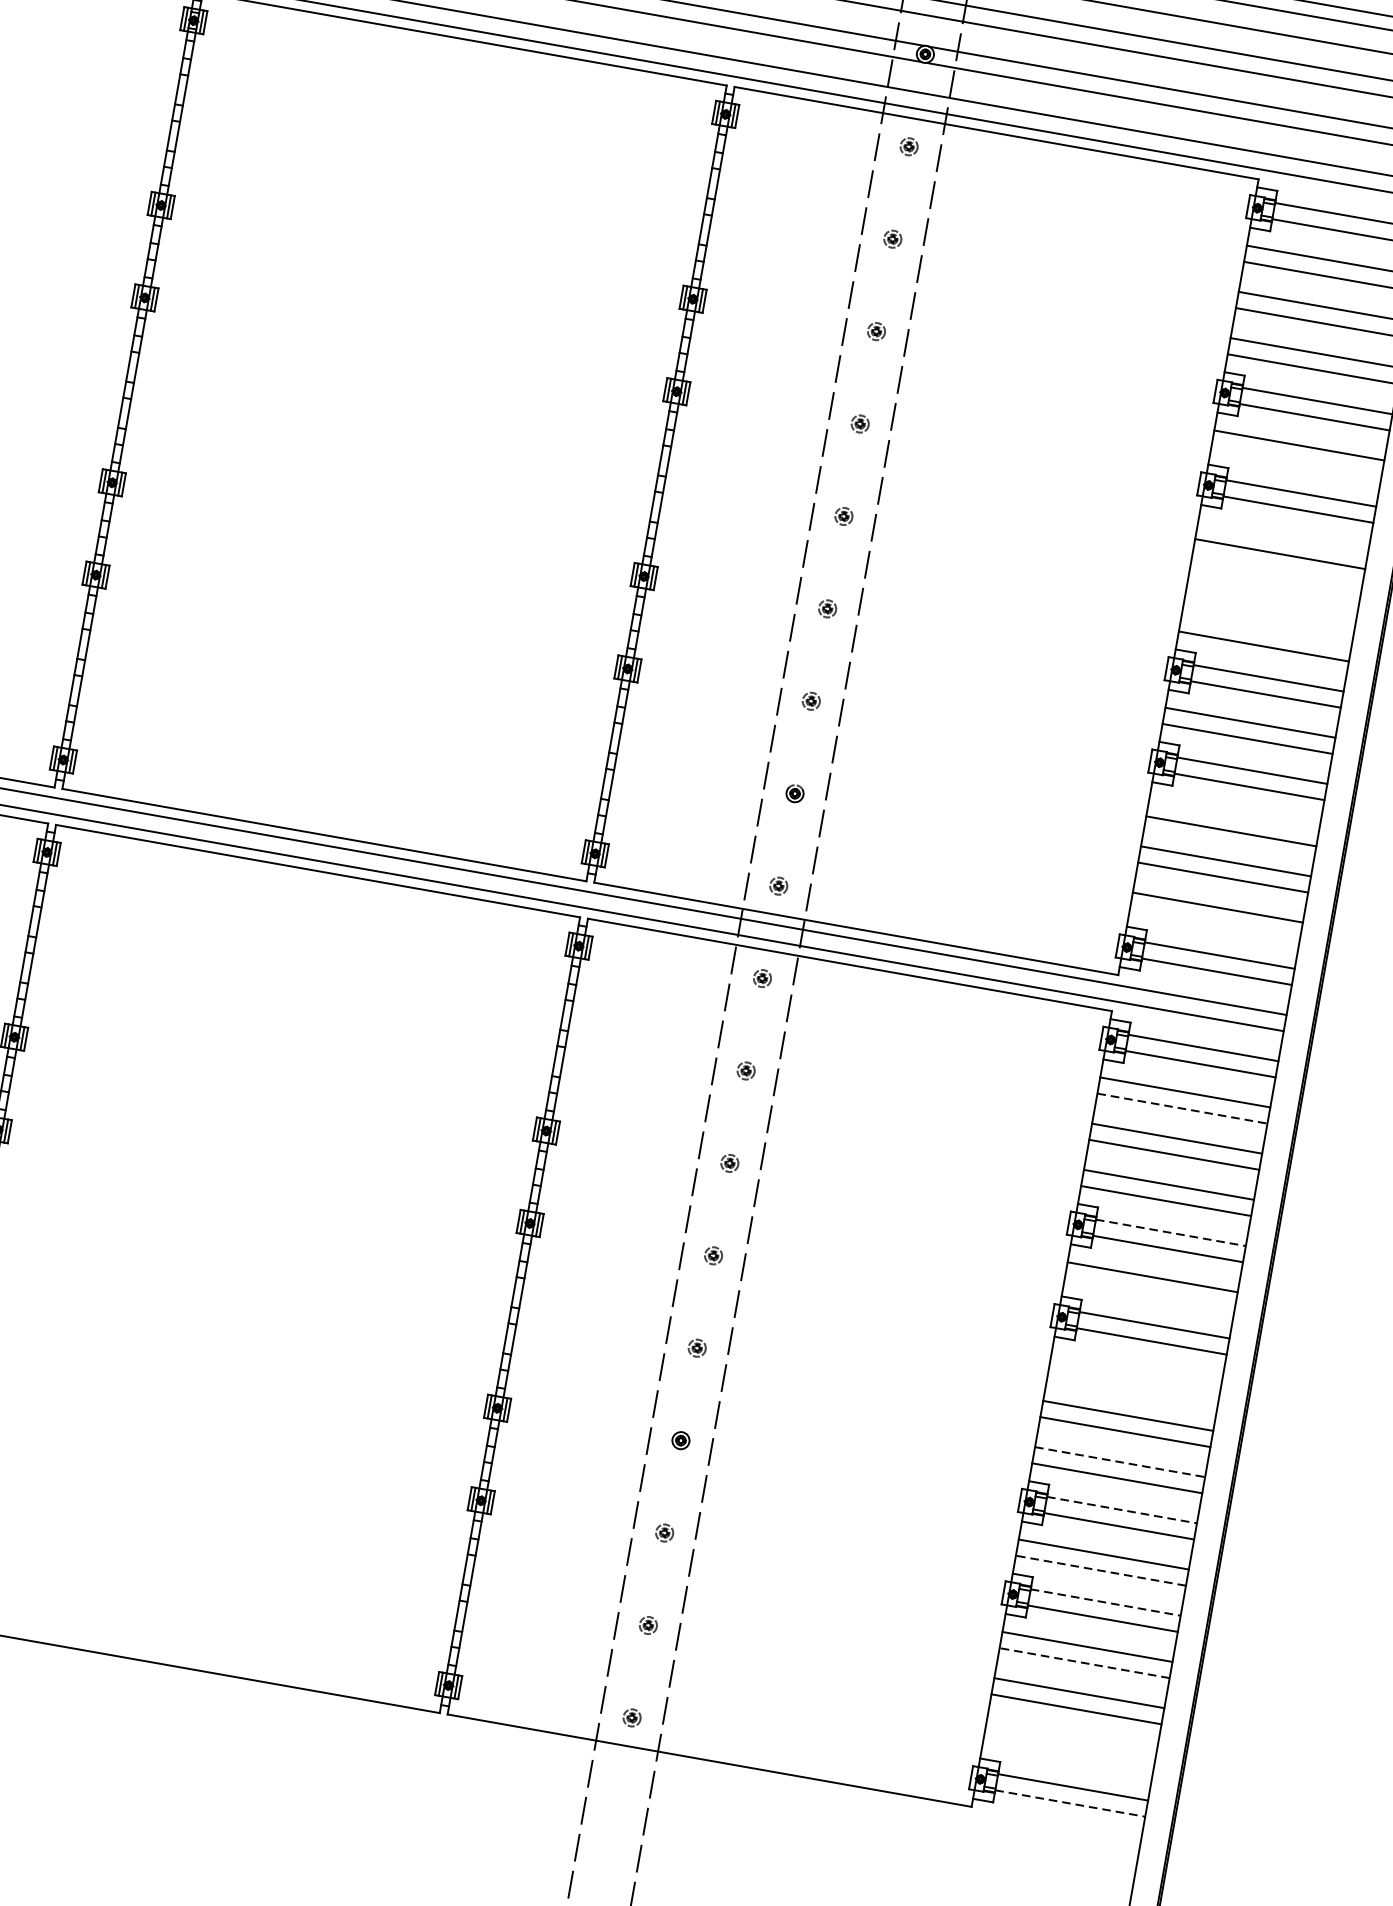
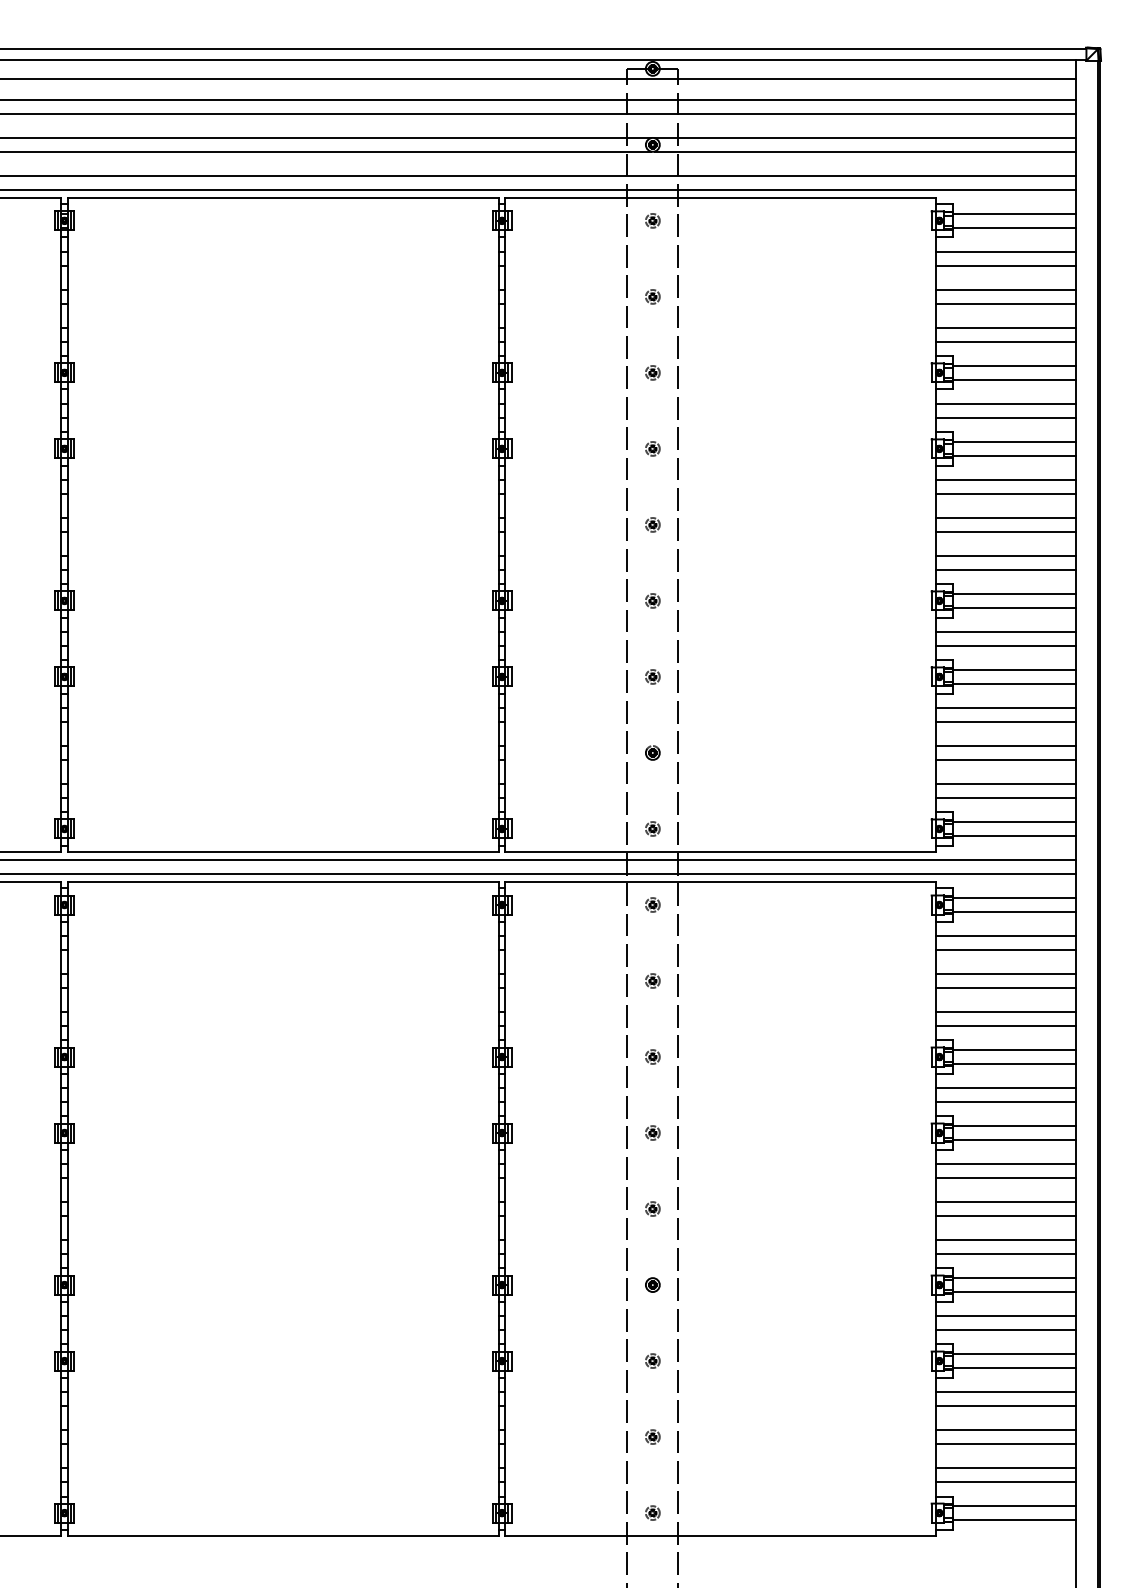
line: (1296, 461) -> (1006, 417), added
line: (1283, 538) -> (1006, 480), added
line: (1275, 584) -> (1006, 518), added
line: (1272, 600) -> (1006, 531), added
line: (1267, 630) -> (1006, 556), added
line: (1234, 815) -> (1006, 708), added
line: (1215, 923) -> (1006, 797), added
line: (1182, 1108) -> (1006, 949), dashed -> solid
line: (1170, 1233) -> (1014, 1050), dashed -> solid
line: (1150, 1293) -> (1006, 1101), added
line: (1136, 1369) -> (1006, 1164), added
line: (1134, 1385) -> (1006, 1177), added
line: (1120, 1462) -> (1006, 1240), dashed -> solid
line: (1122, 1510) -> (1014, 1278), dashed -> solid
line: (1101, 1570) -> (1006, 1329), dashed -> solid
line: (1105, 1602) -> (1014, 1354), dashed -> solid
line: (1085, 1662) -> (1006, 1405), dashed -> solid
line: (1071, 1739) -> (1006, 1468), added
line: (1068, 1755) -> (1006, 1481), added
line: (1070, 1803) -> (1014, 1519), dashed -> solid

